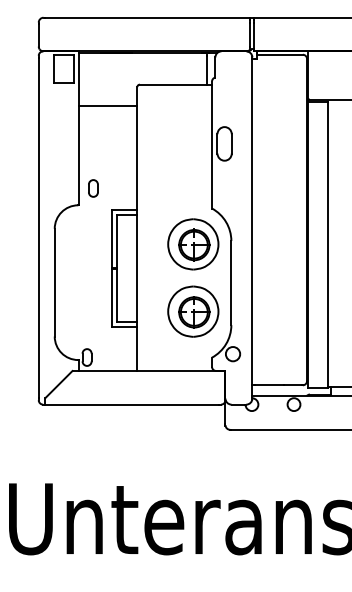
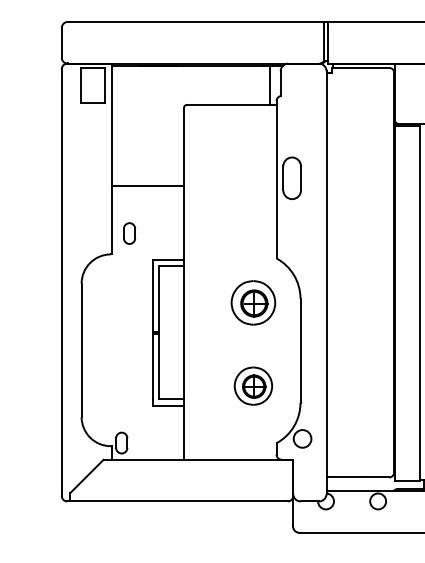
line: (108, 106) -> (148, 186), moved
part: (193, 244) -> (253, 303), size x0.7
part: (193, 311) -> (253, 386), size x0.6

